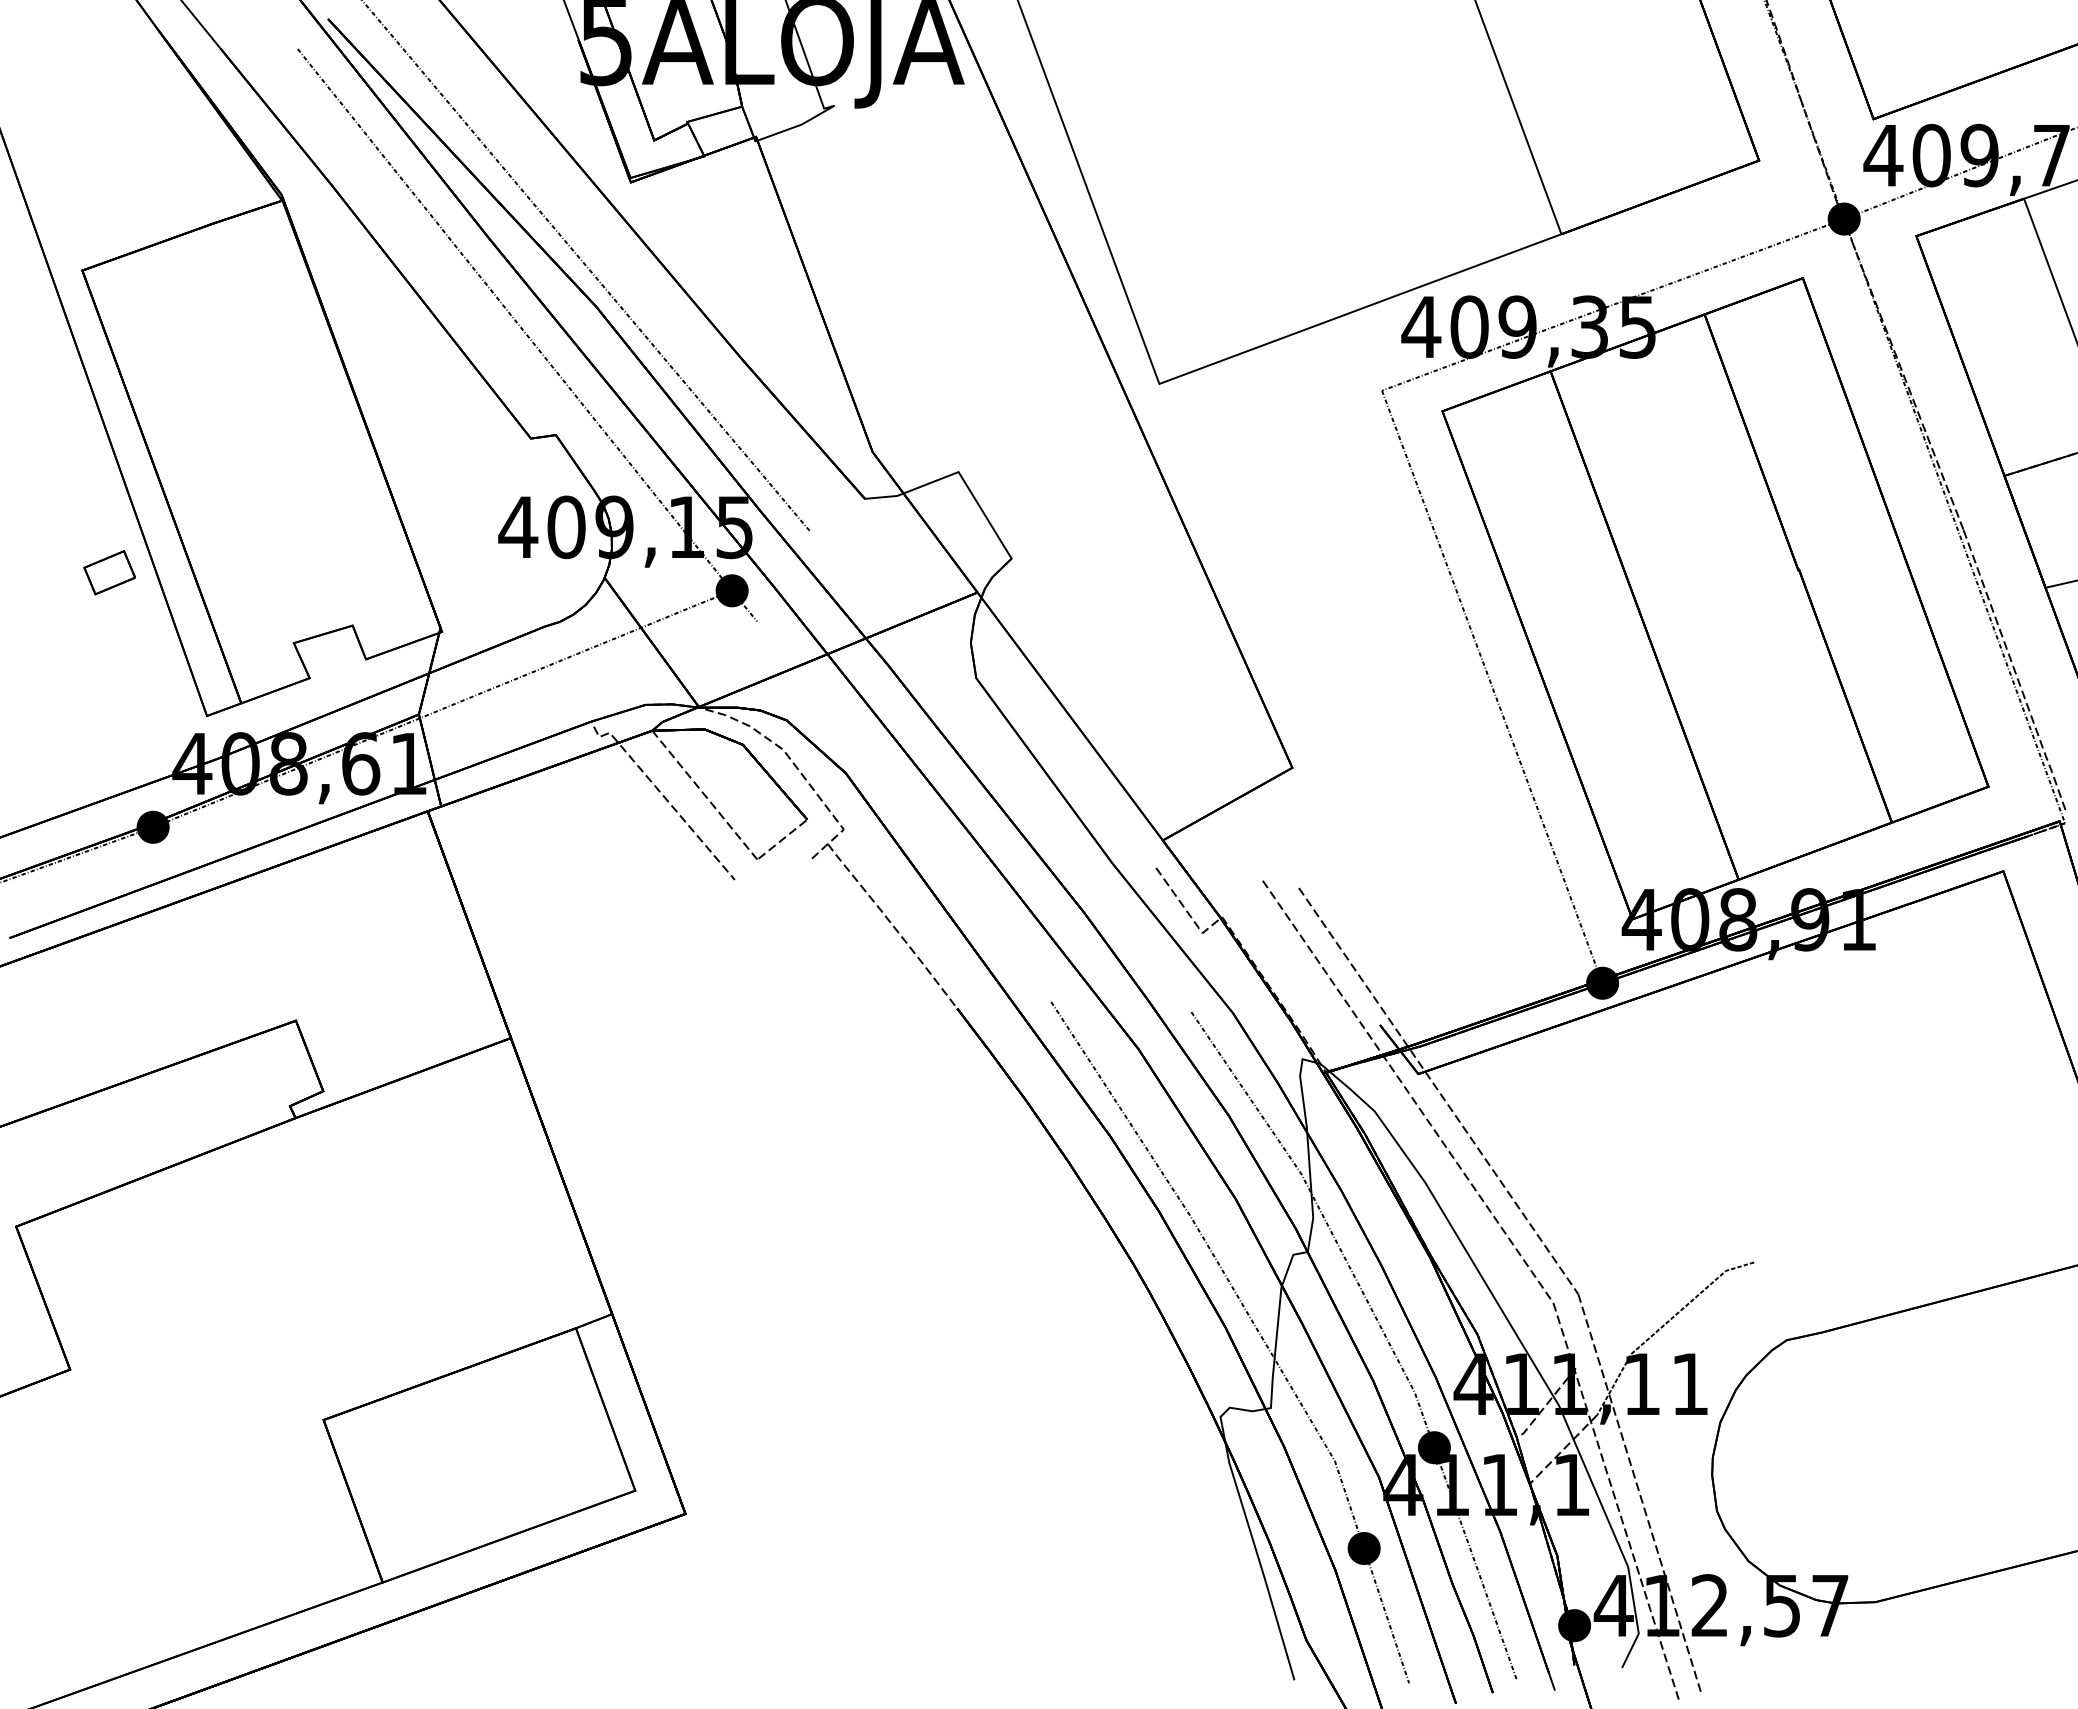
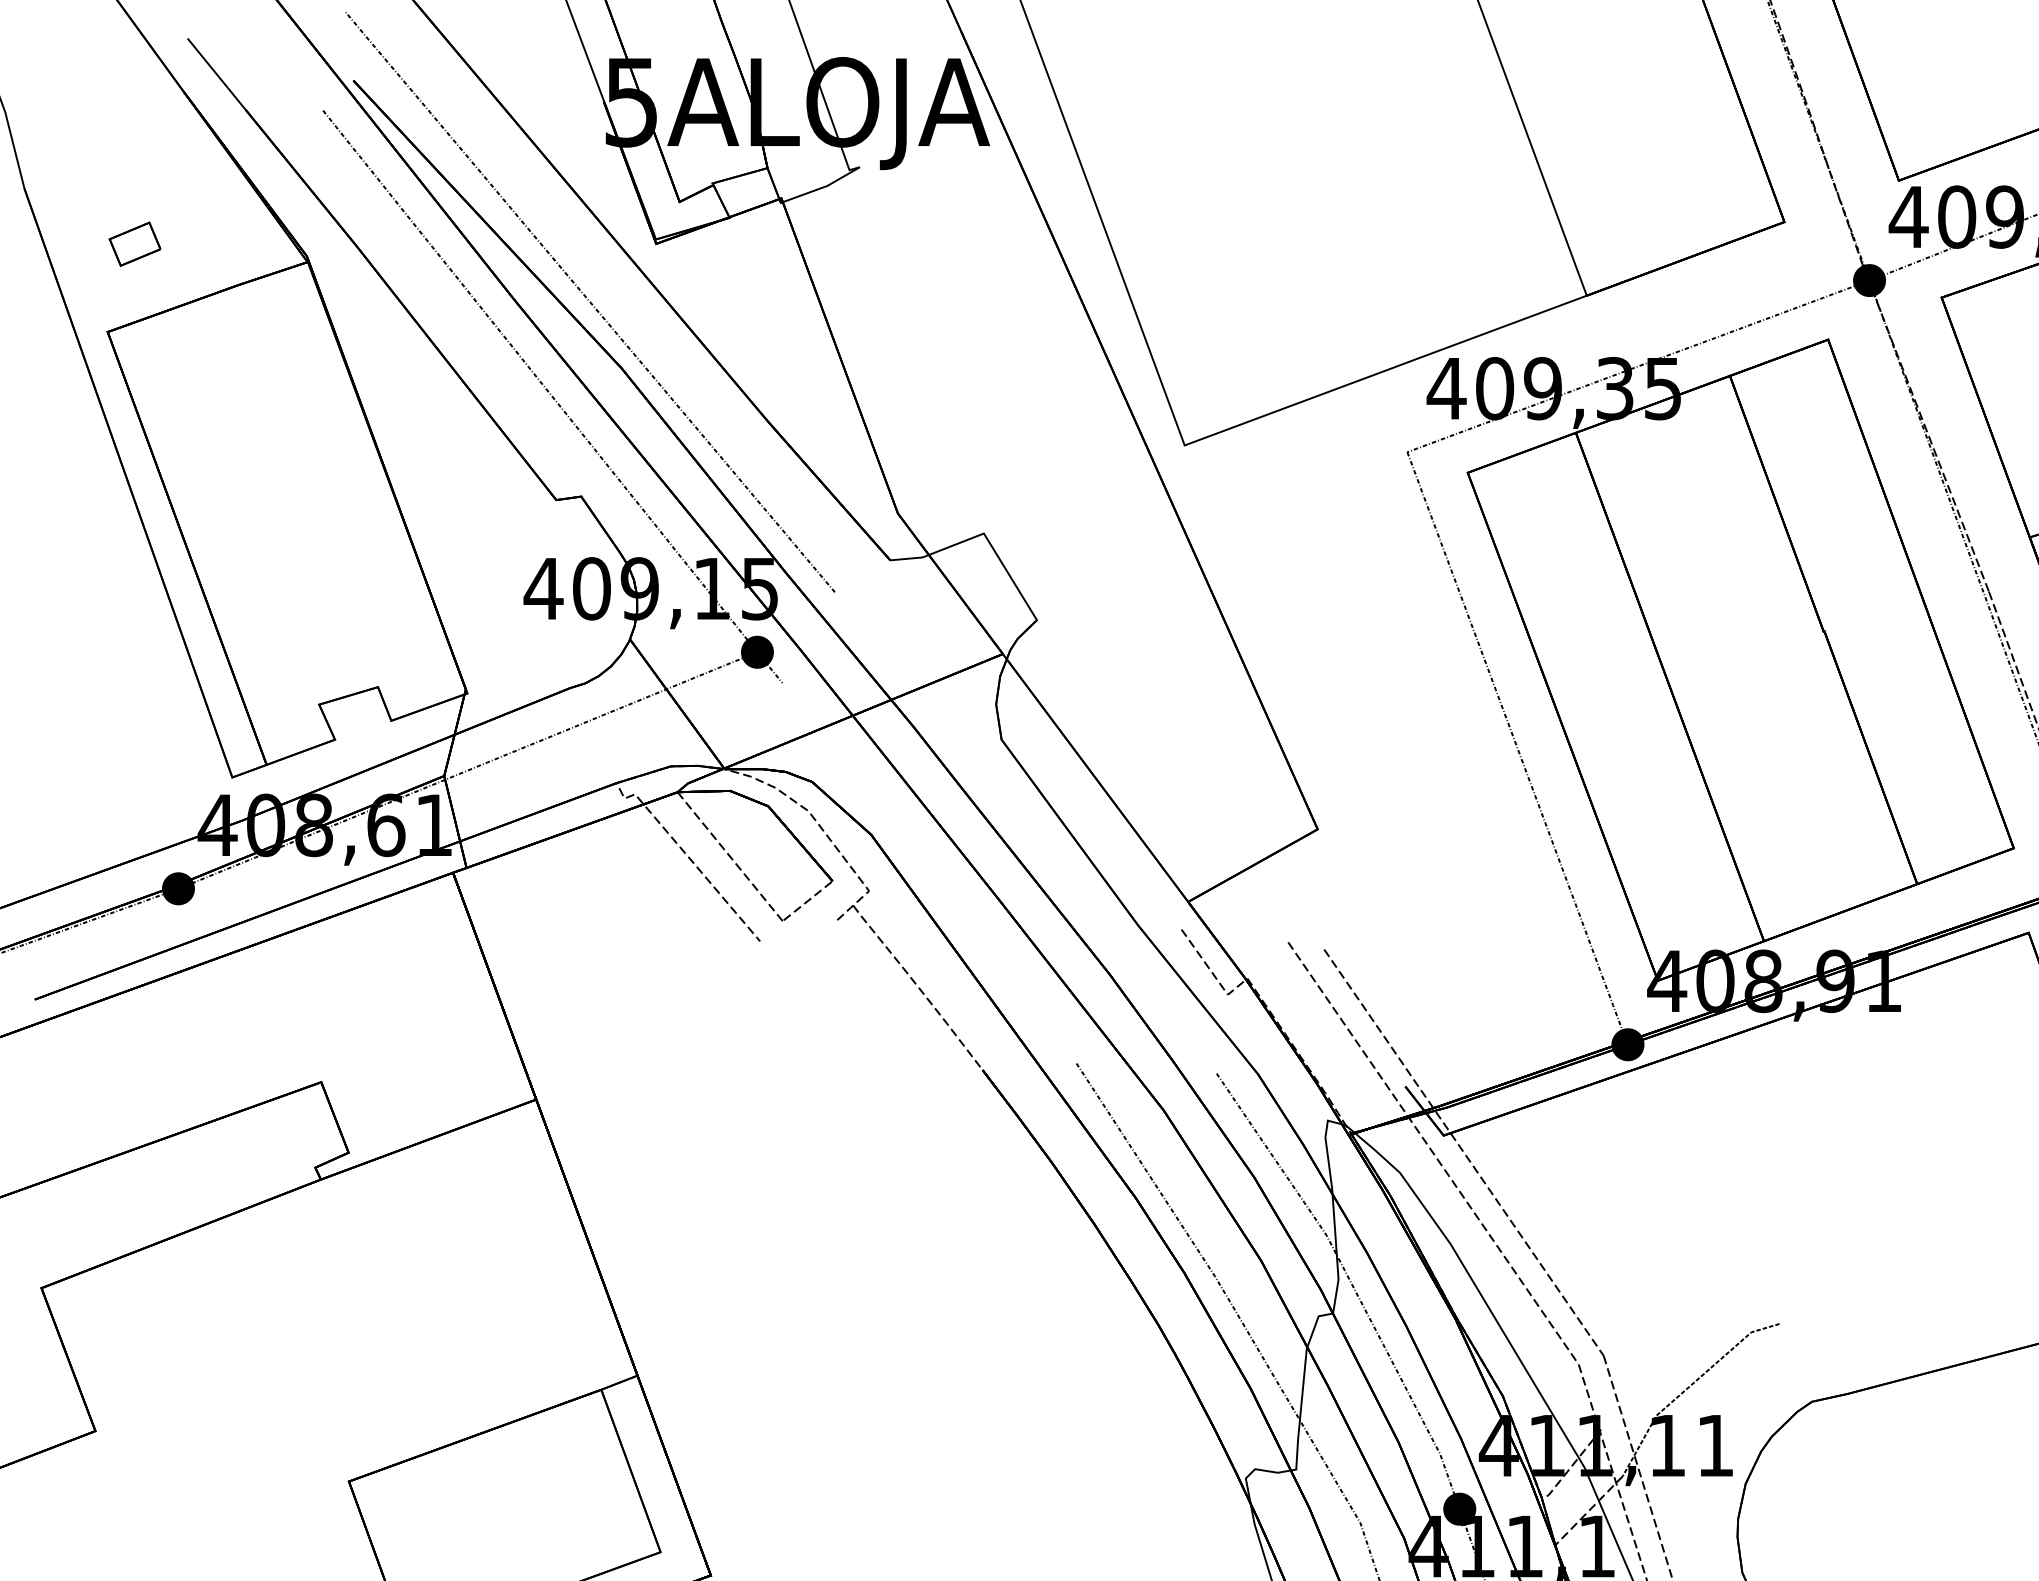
part: (109, 572) -> (134, 243), moved

